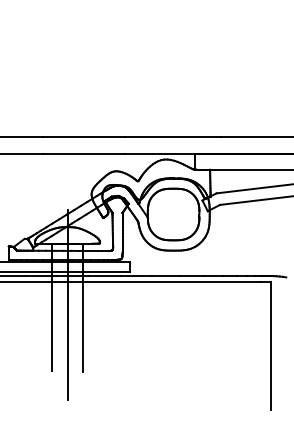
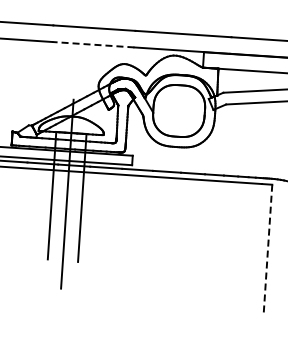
line: (83, 154) -> (93, 45), solid -> dashed
line: (271, 345) -> (268, 248), solid -> dashed

